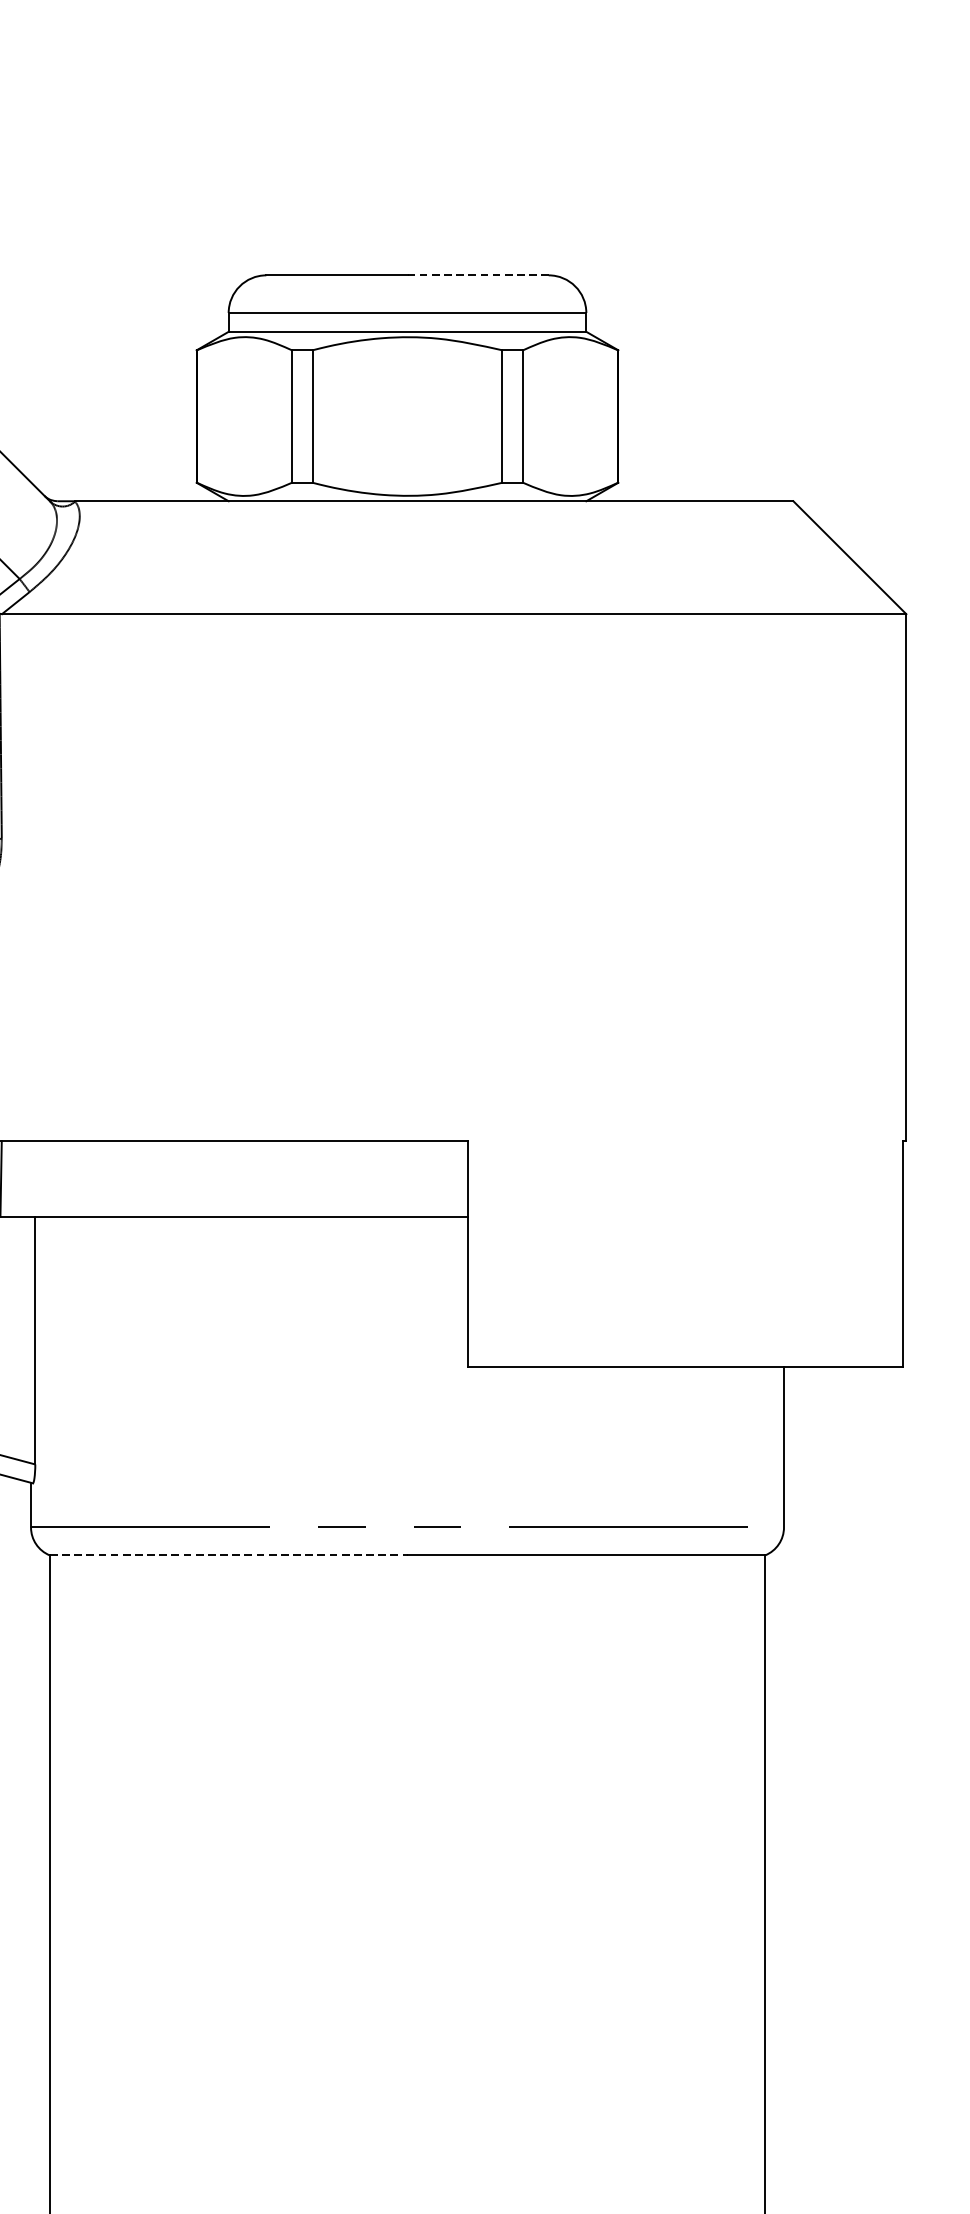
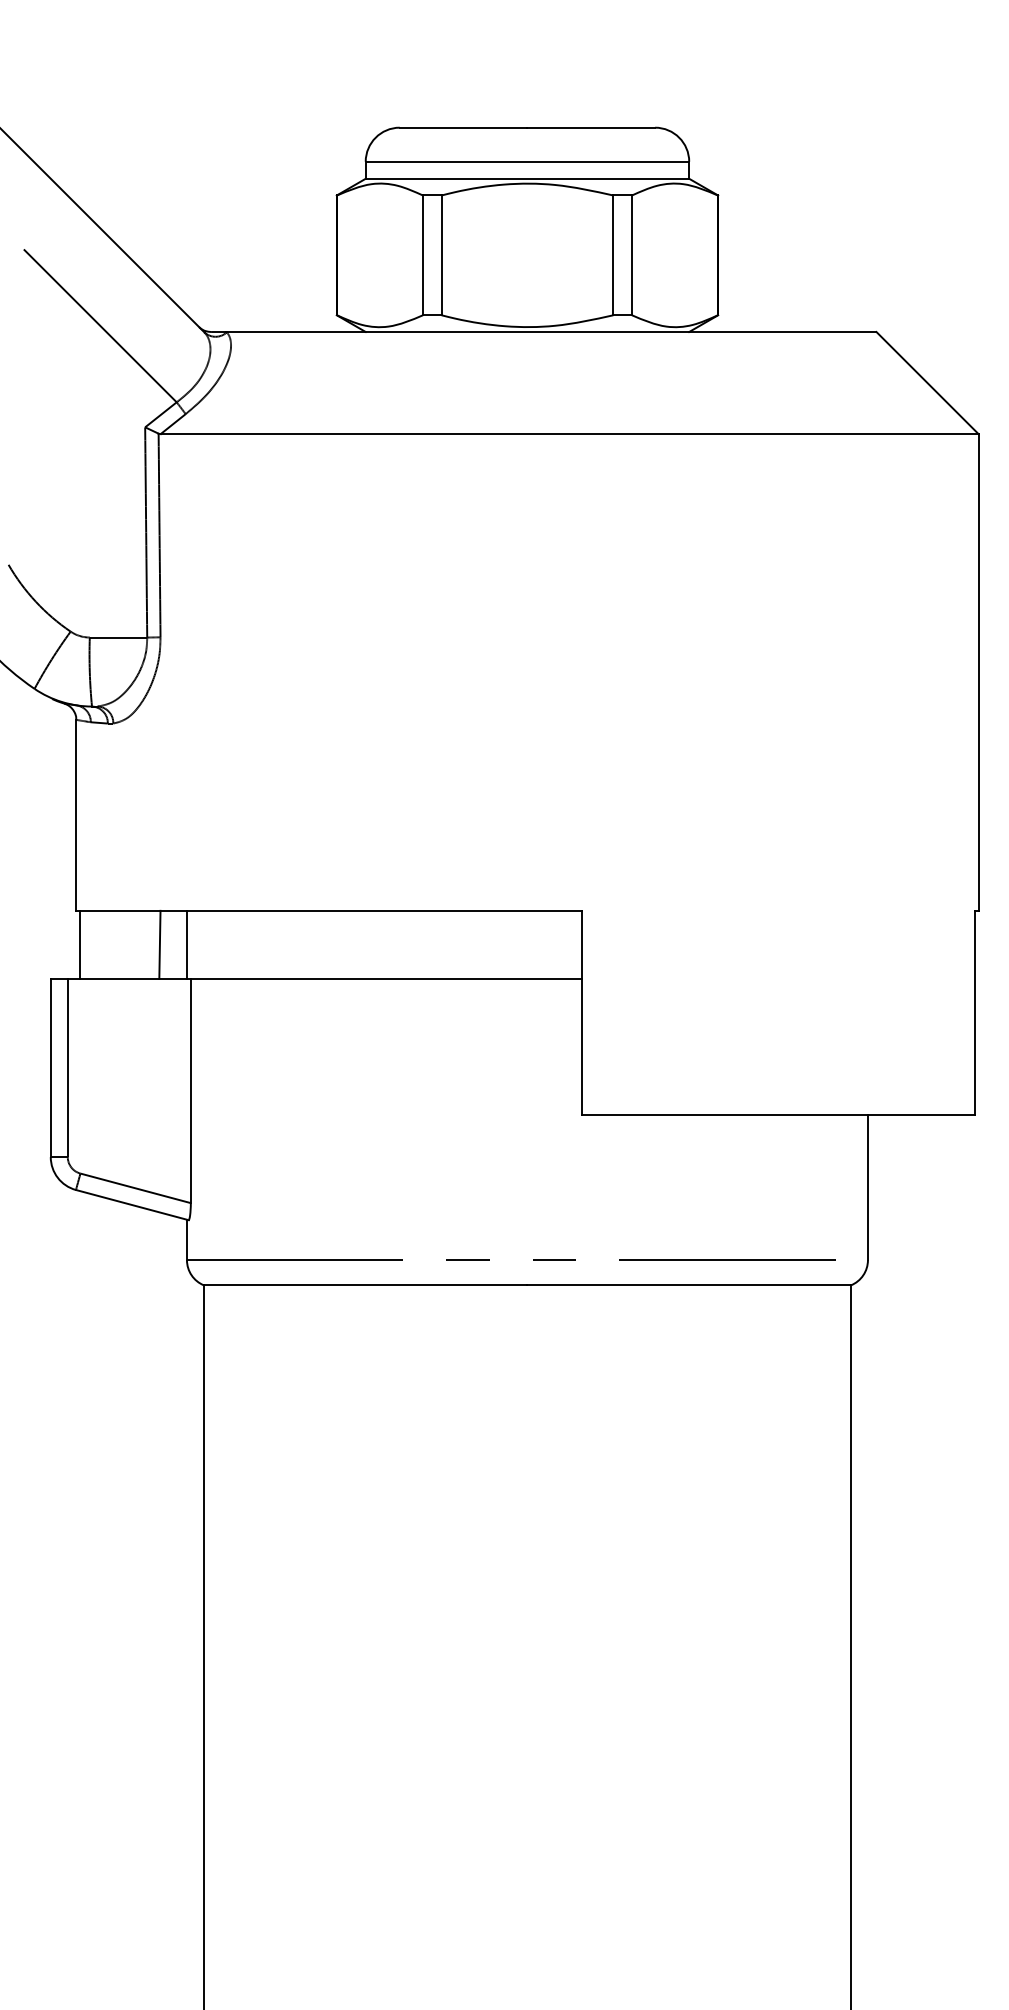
line: (478, 275) -> (591, 127), dashed -> solid
line: (30, 1178) -> (186, 944), added
line: (228, 1555) -> (365, 1285), dashed -> solid

